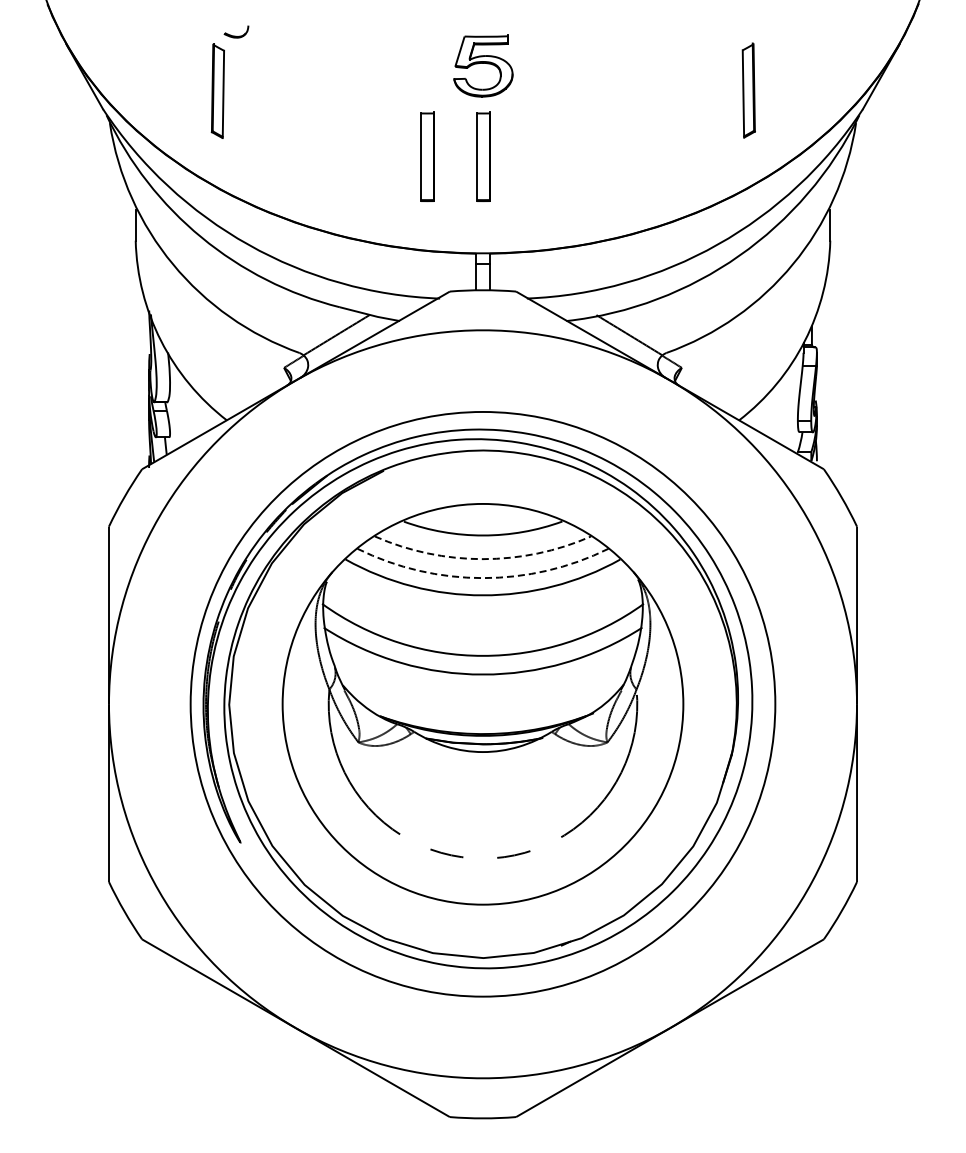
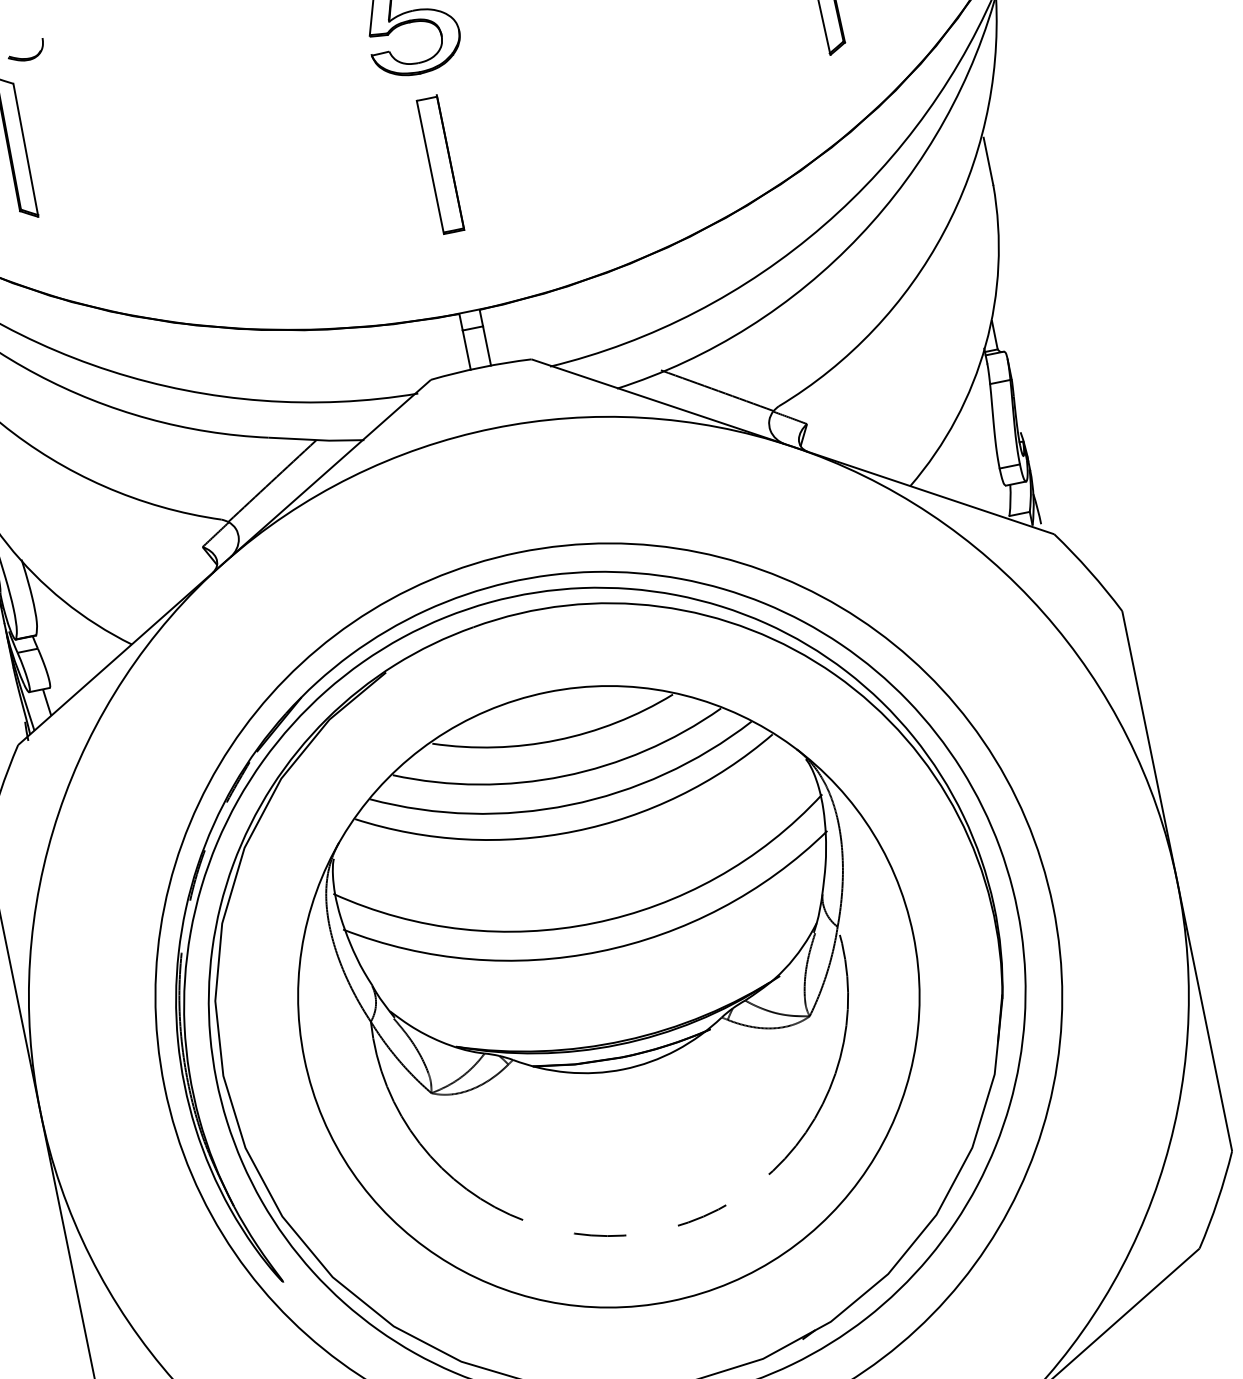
part: (427, 156) -> (355, 181), removed
arc: (482, 559) -> (563, 776), dashed -> solid
arc: (483, 578) -> (570, 805), dashed -> solid

